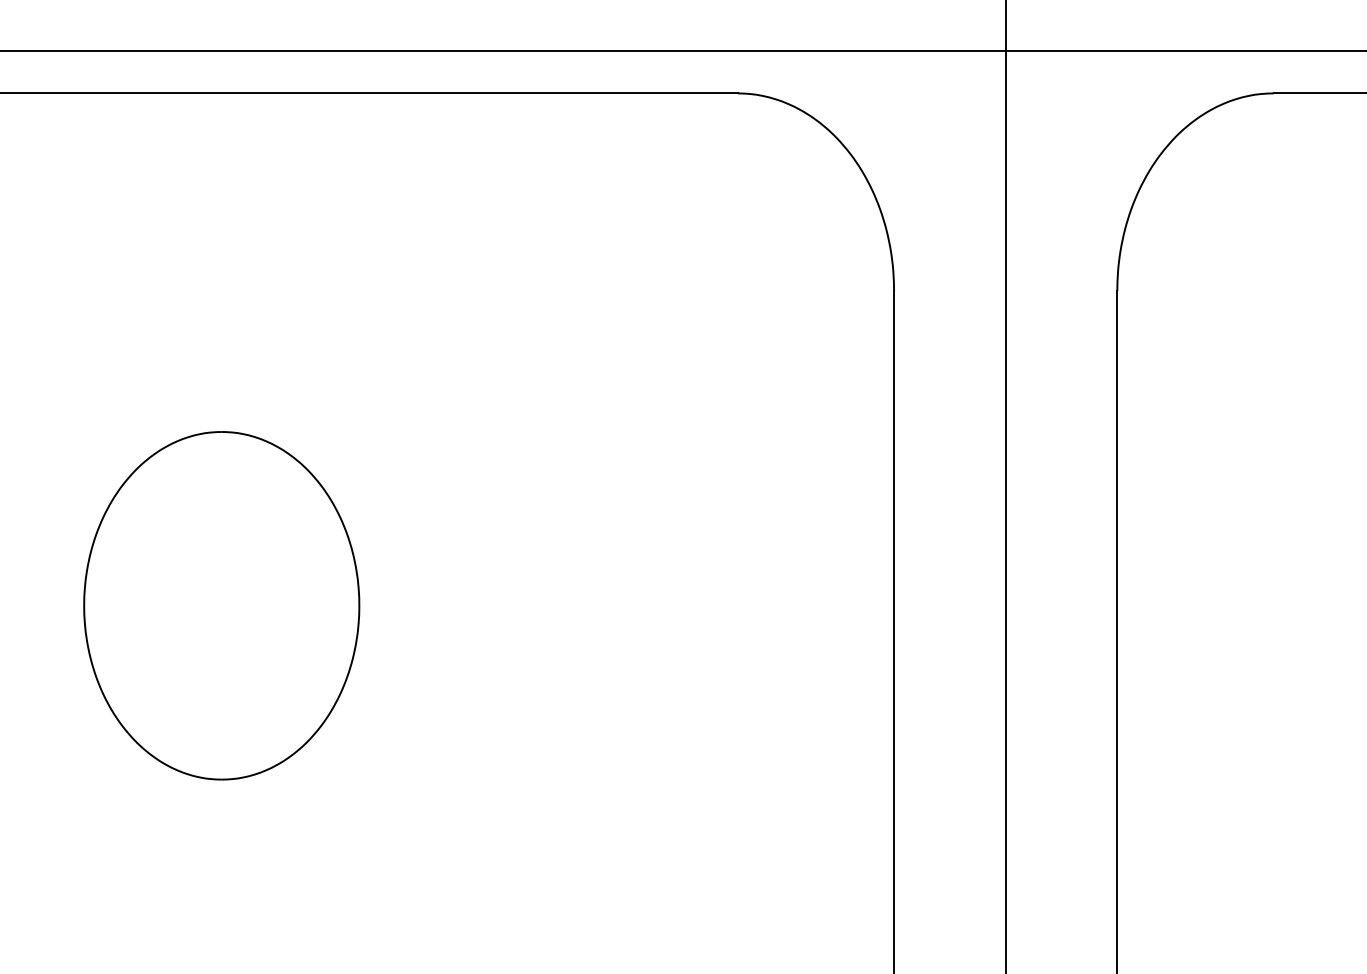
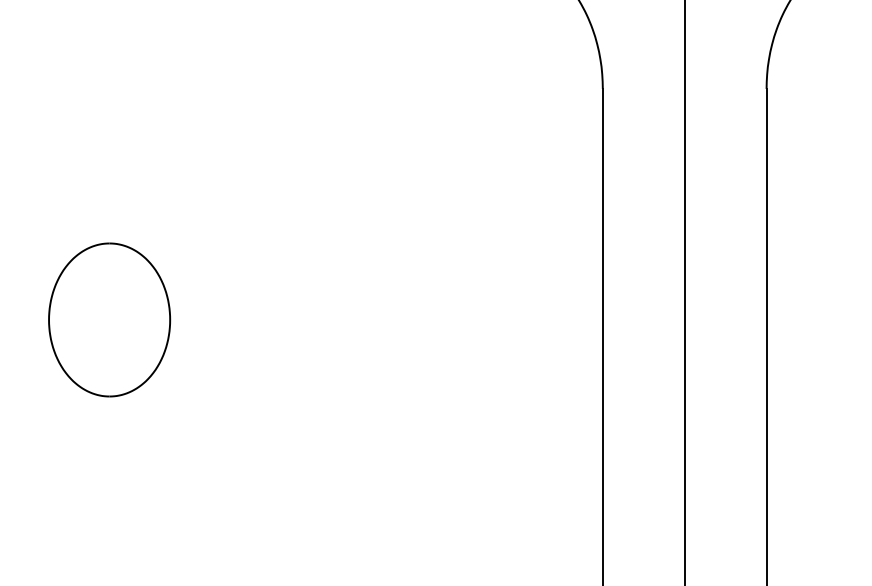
part: (221, 605) -> (109, 319), size x0.6

